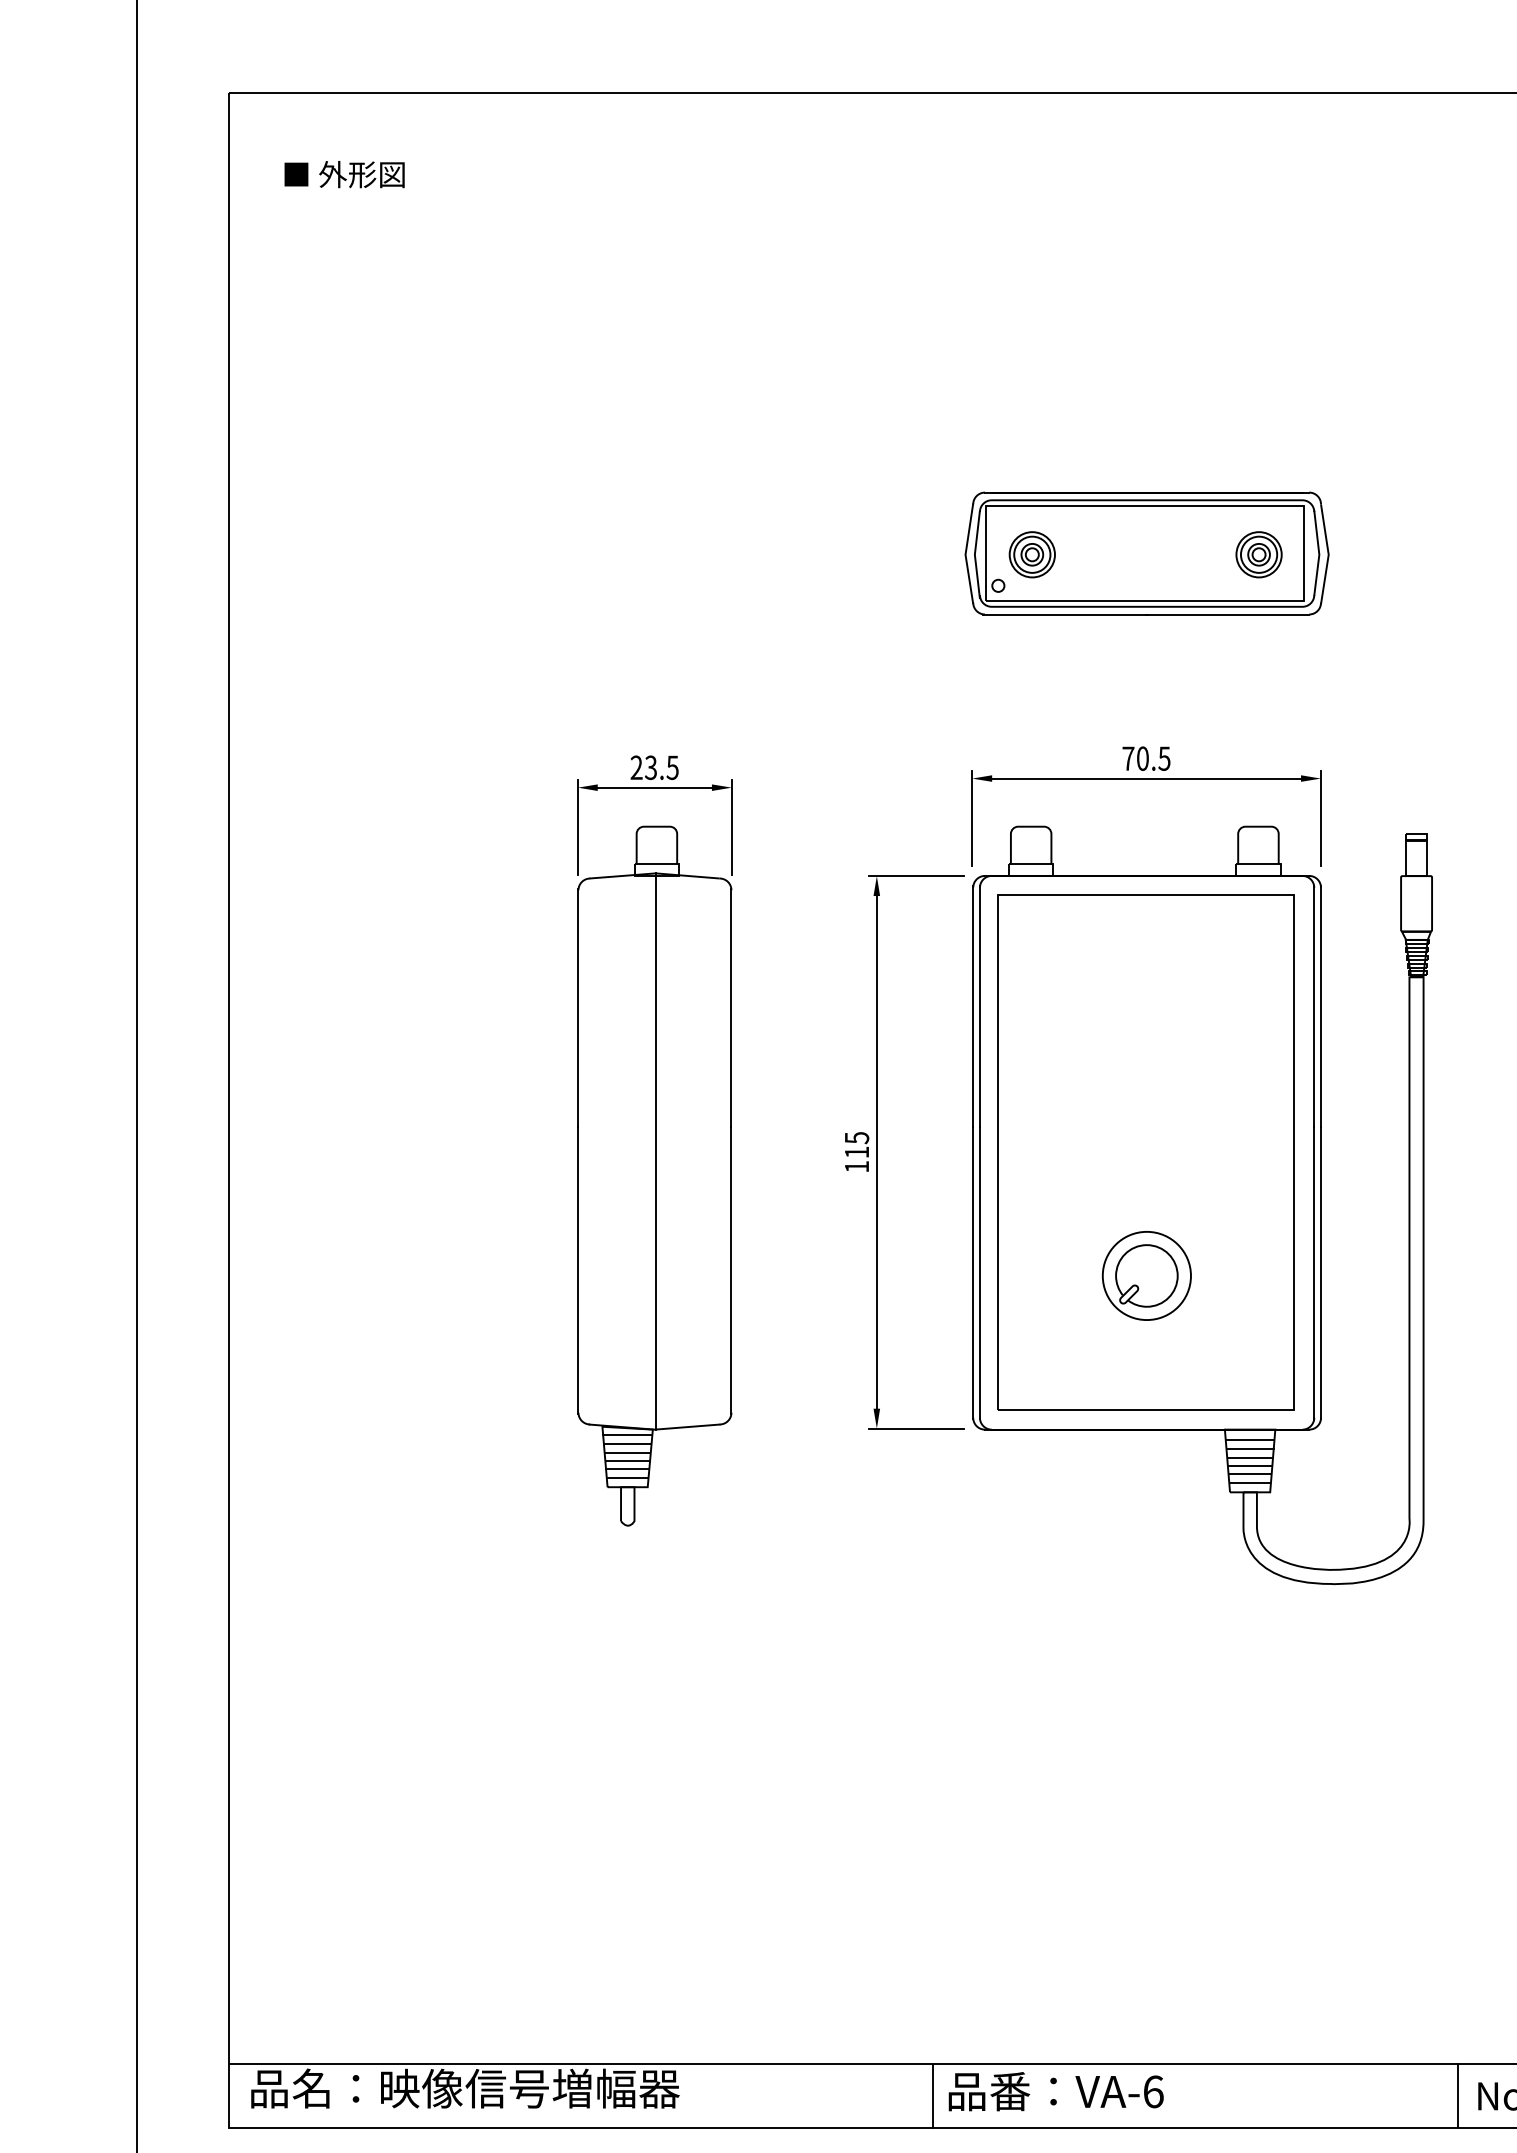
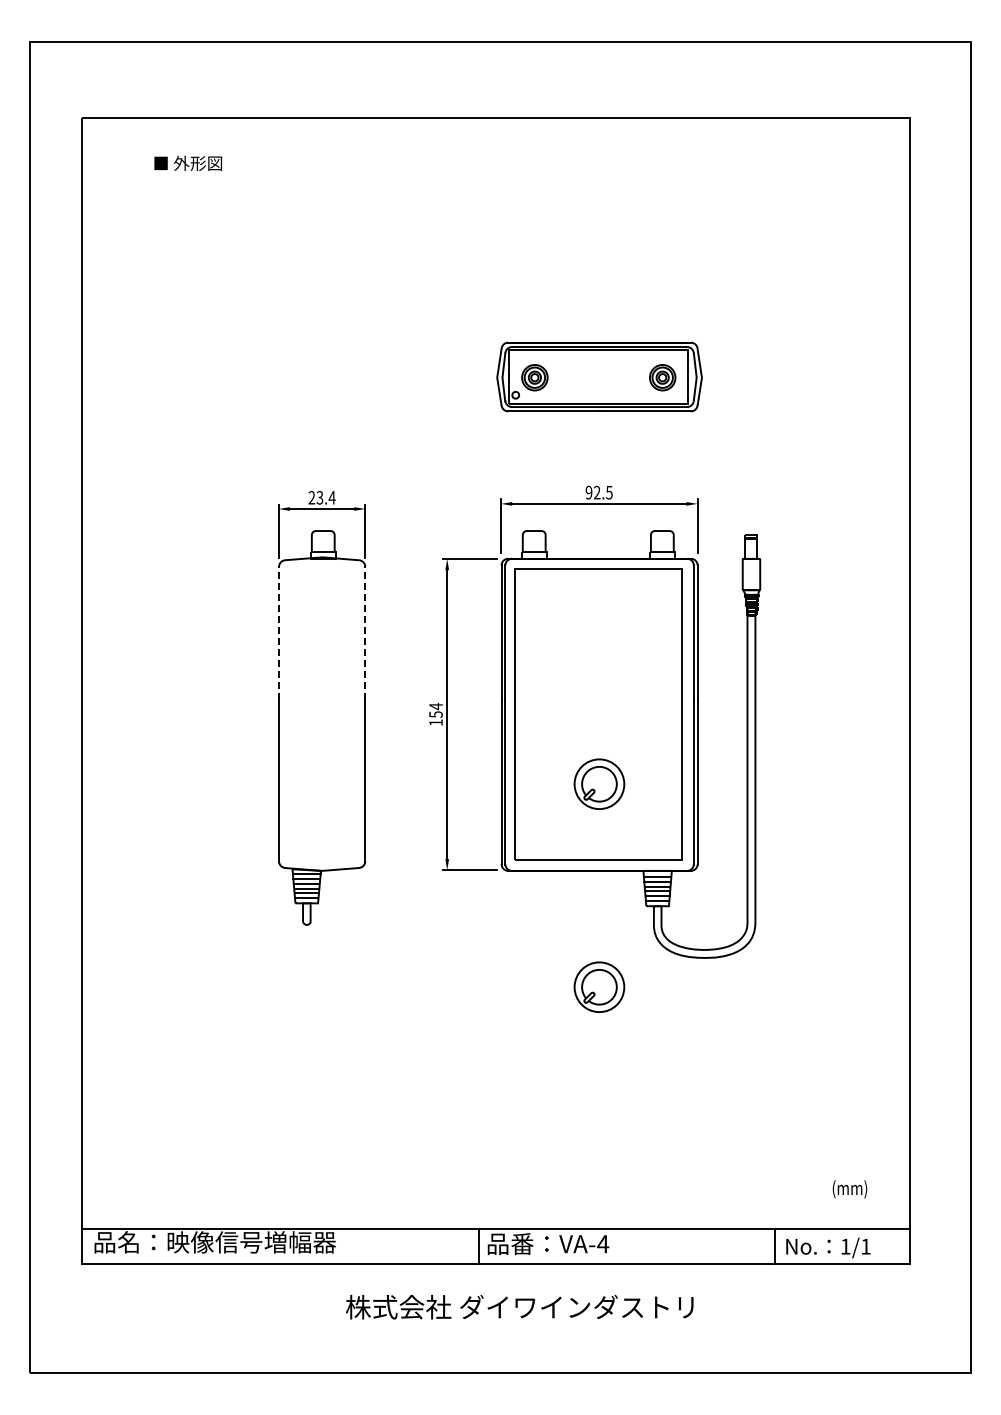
text: (343, 172) -> (187, 162), moved
text: (1134, 758) -> (592, 492), 70.5 -> 92.5
text: (671, 767) -> (331, 497), 23.5 -> 23.4
line: (579, 1006) -> (279, 632), solid -> dashed
line: (731, 1006) -> (365, 632), solid -> dashed
text: (856, 1145) -> (435, 710), 115 -> 154
line: (655, 1150) -> (322, 713), removed
part: (1146, 1634) -> (599, 986), added
text: (1154, 2092) -> (603, 1244), VA-6 -> VA-4

